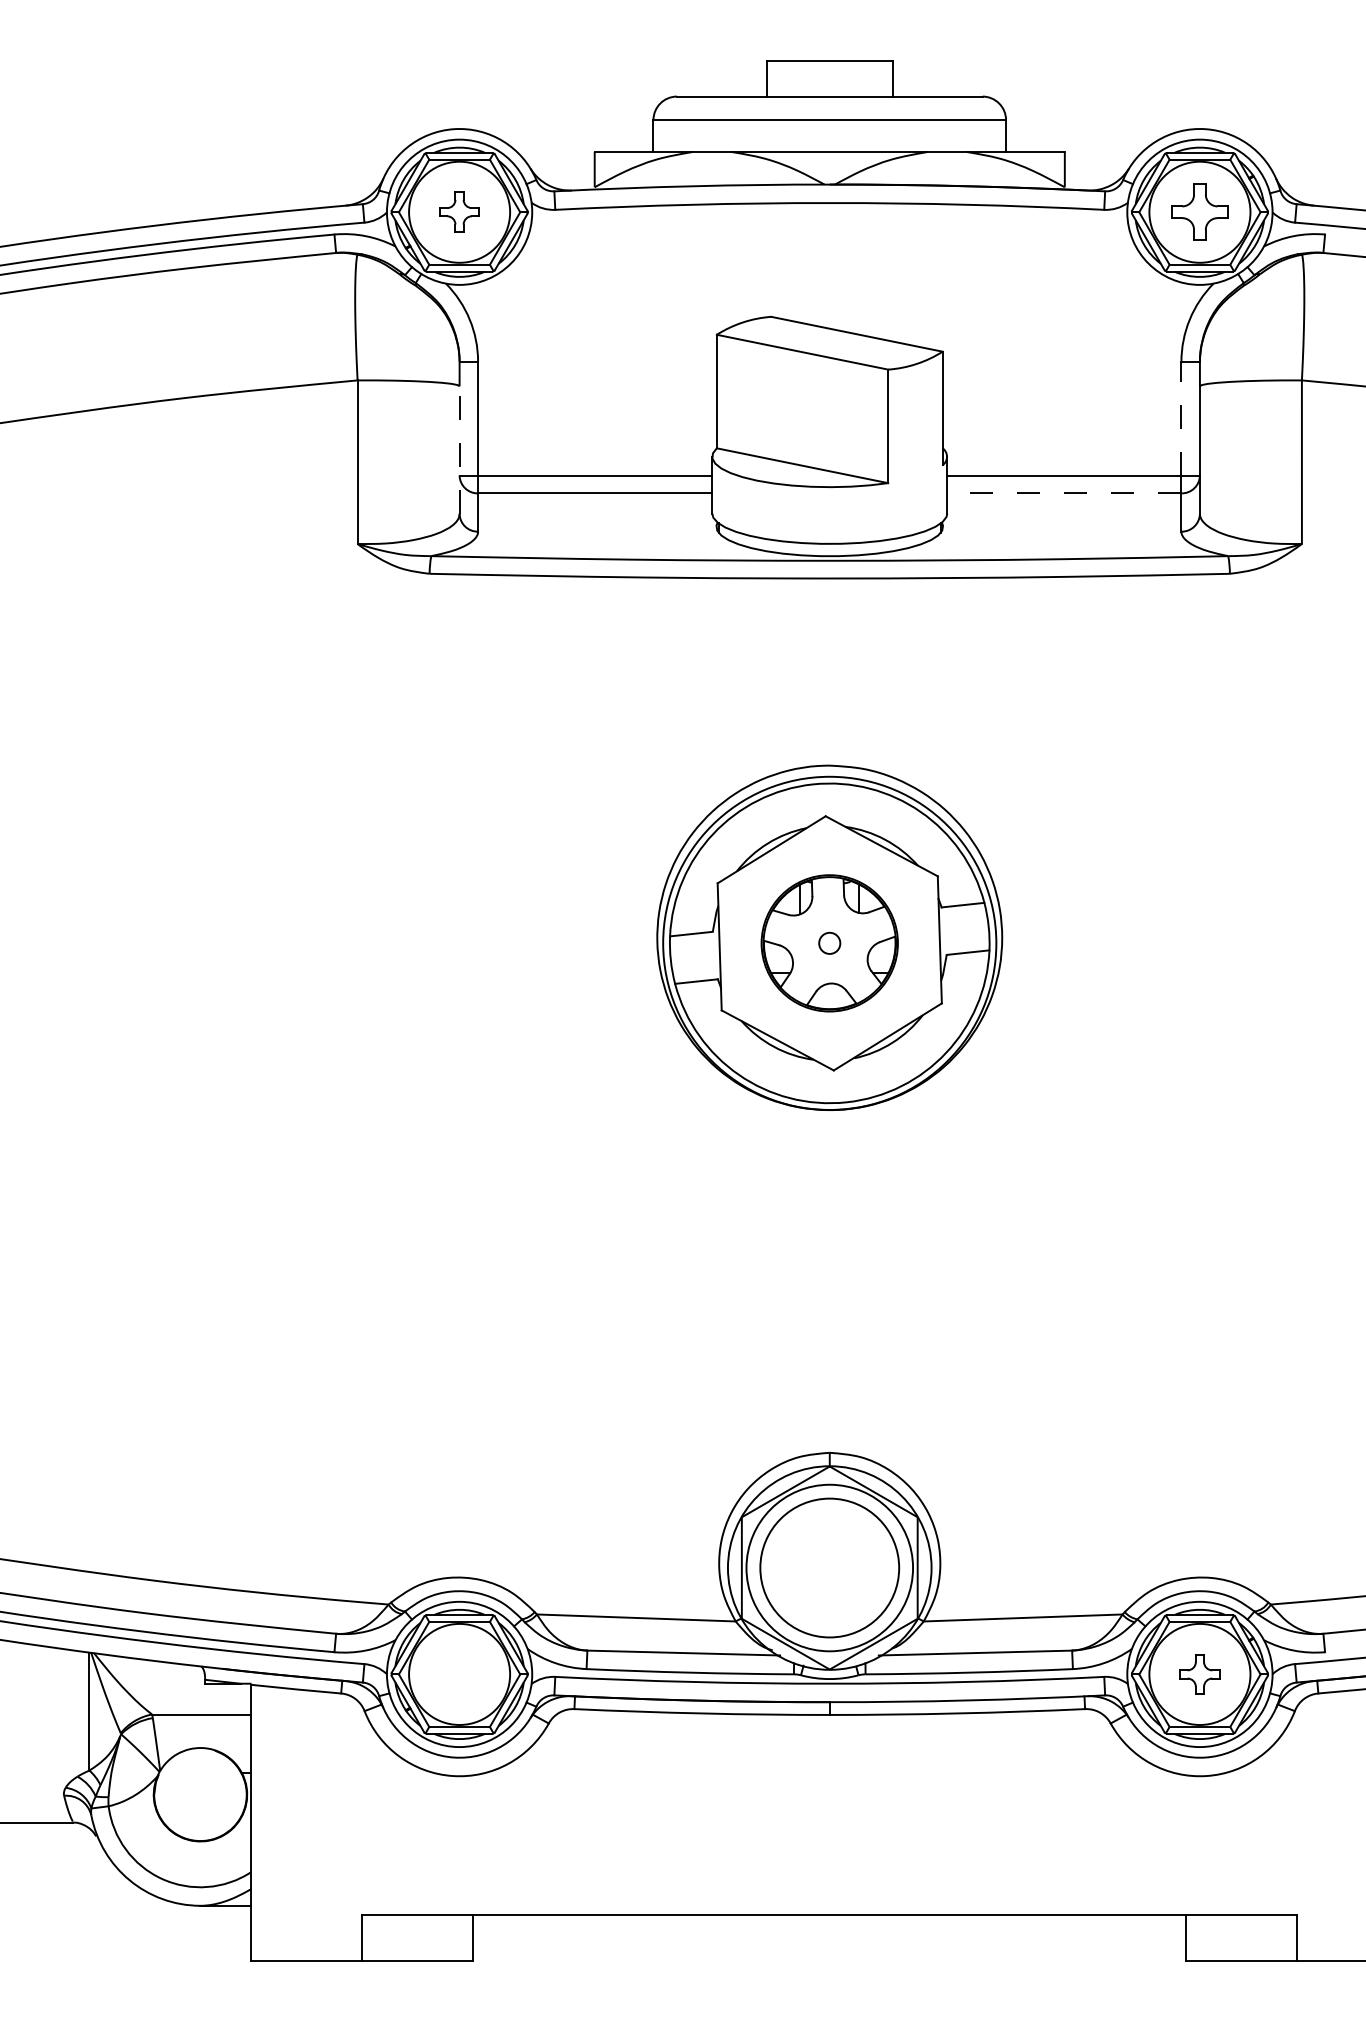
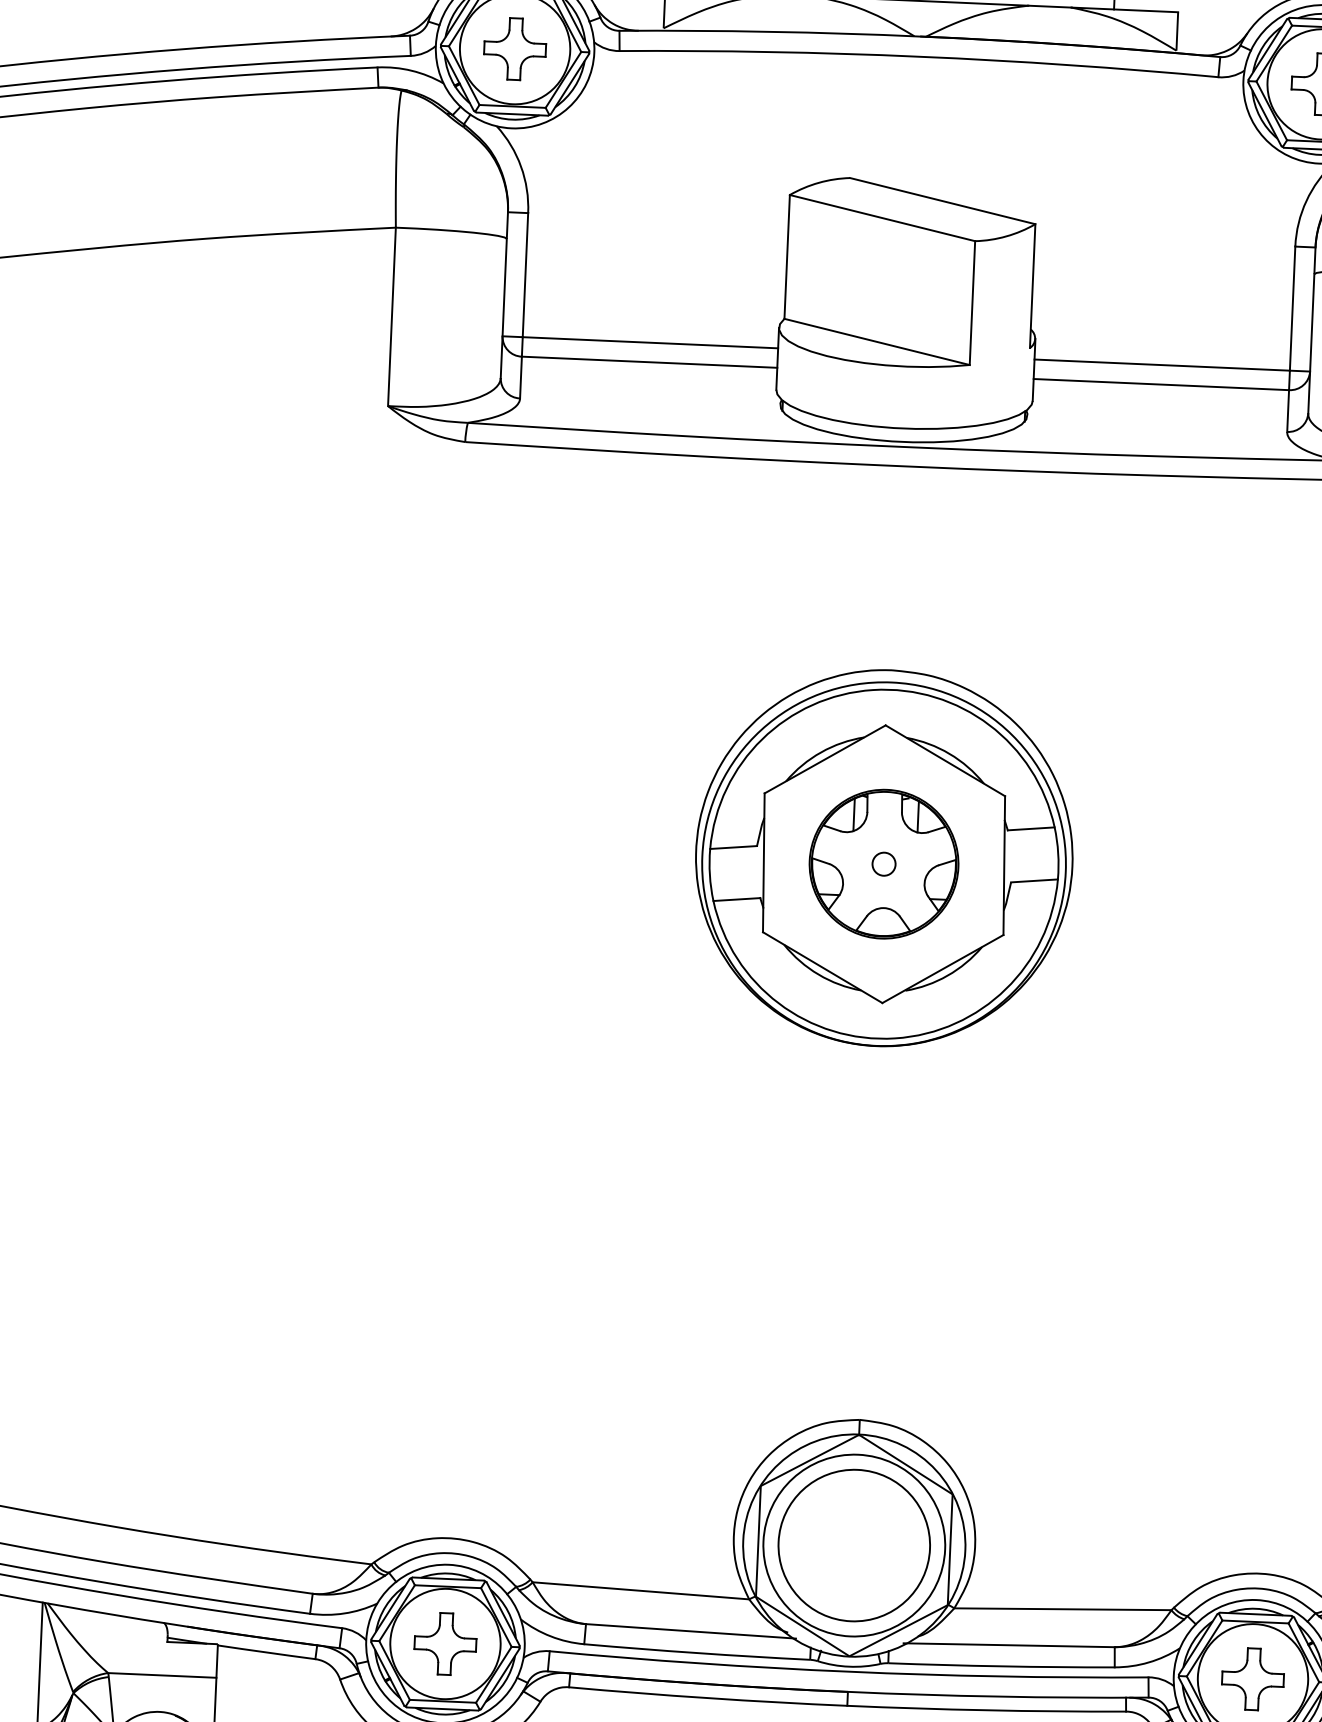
part: (459, 211) -> (515, 48), size x1.43
line: (1181, 418) -> (1292, 308), dashed -> solid
line: (459, 450) -> (503, 308), dashed -> solid
line: (1063, 493) -> (1160, 384), dashed -> solid
part: (459, 1674) -> (445, 1644), added
part: (1199, 1674) -> (1252, 1679), size x1.43

